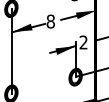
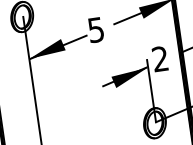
text: (50, 21) -> (95, 29), 8 -> 5

